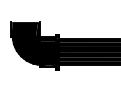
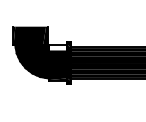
fill: (47, 39) -> (57, 47), removed

